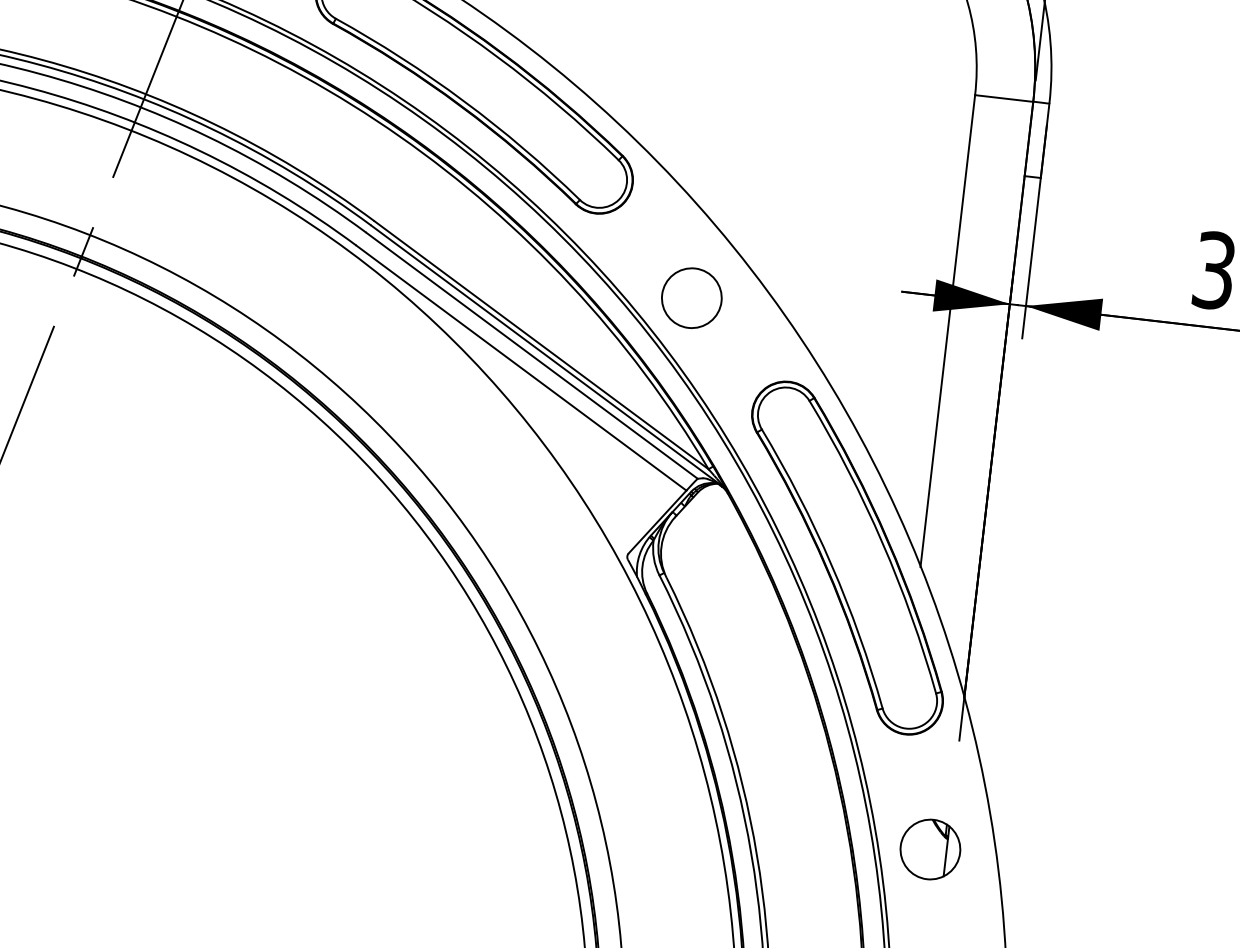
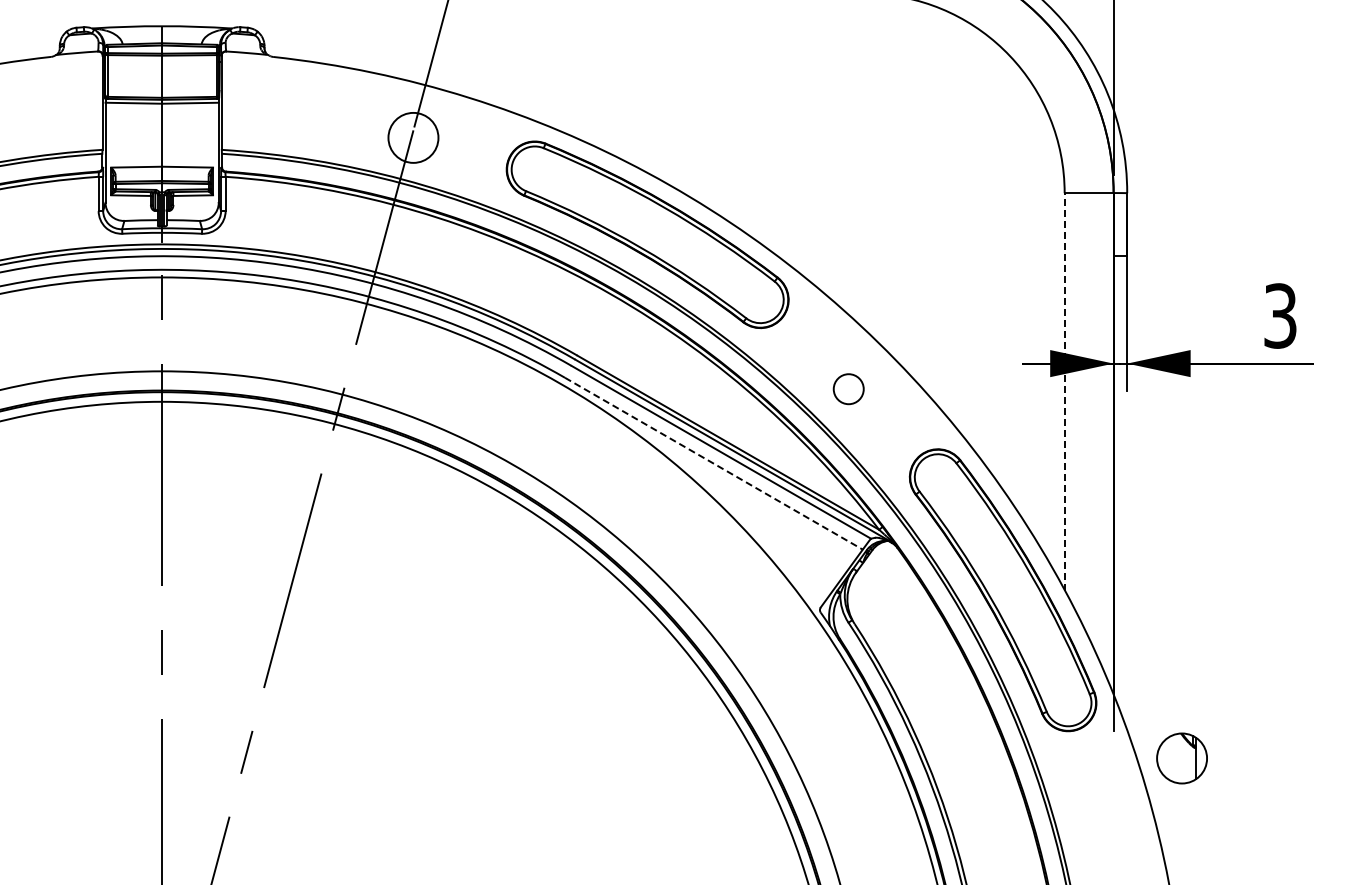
circle: (691, 298) -> (848, 389), size x0.6
line: (947, 330) -> (1064, 391), solid -> dashed
line: (521, 367) -> (713, 463), solid -> dashed
part: (929, 849) -> (1181, 758), moved

